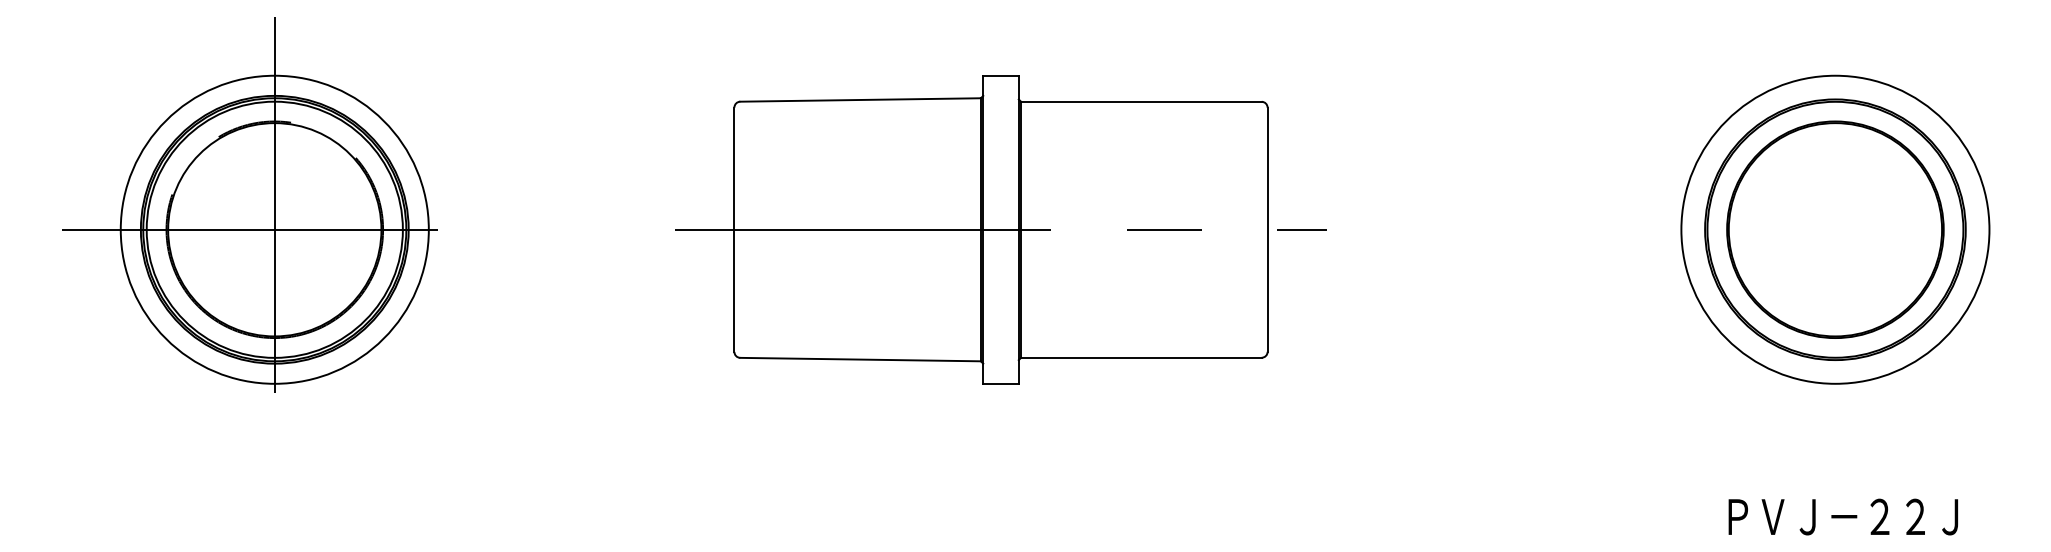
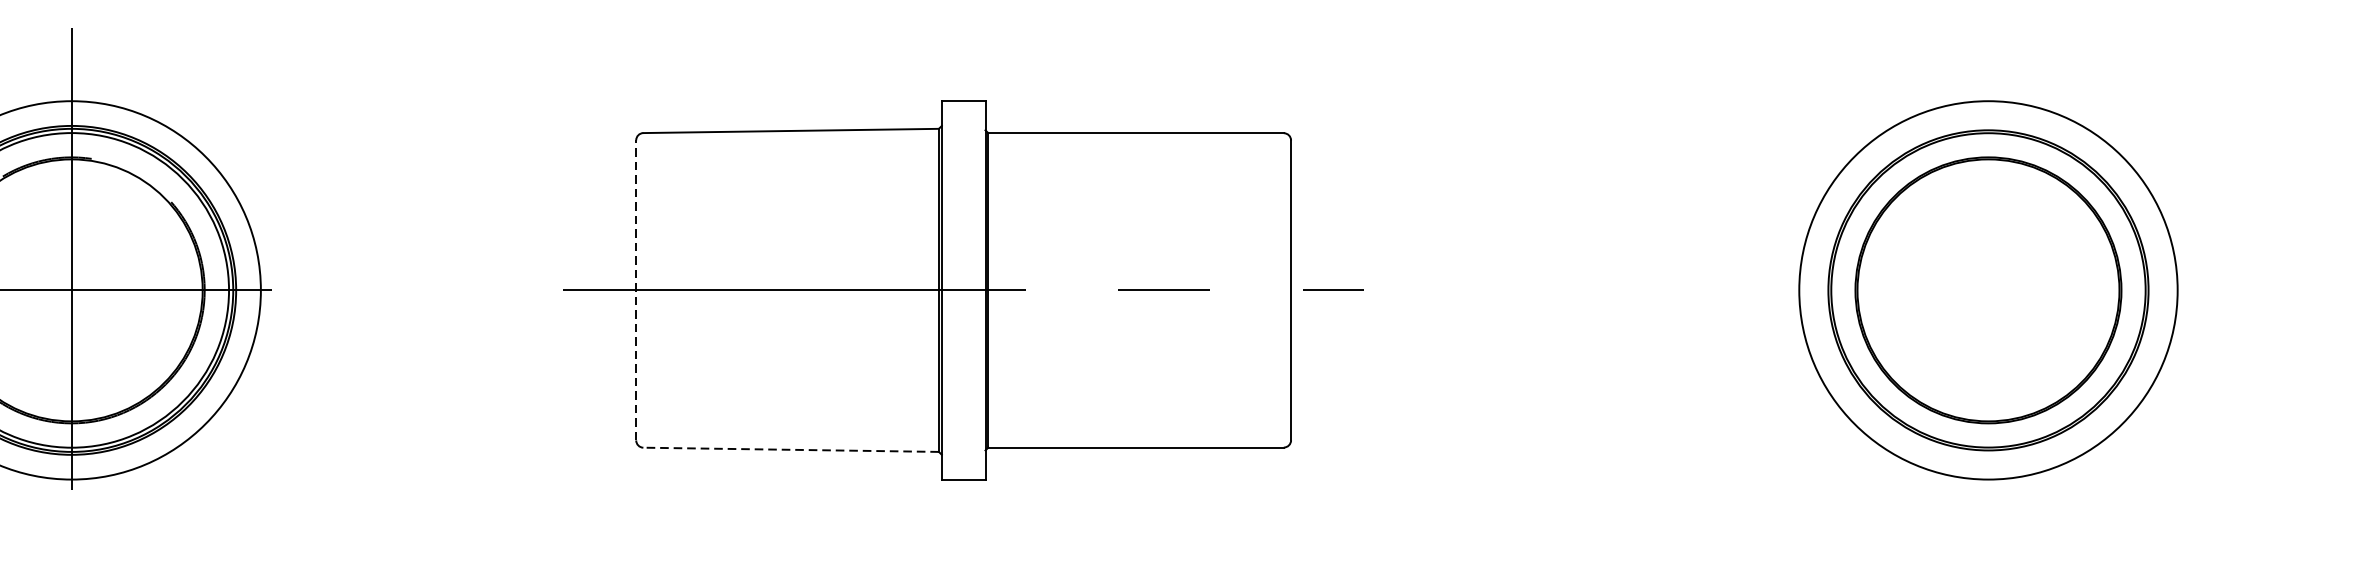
line: (734, 229) -> (636, 290), solid -> dashed
line: (860, 359) -> (791, 449), solid -> dashed

